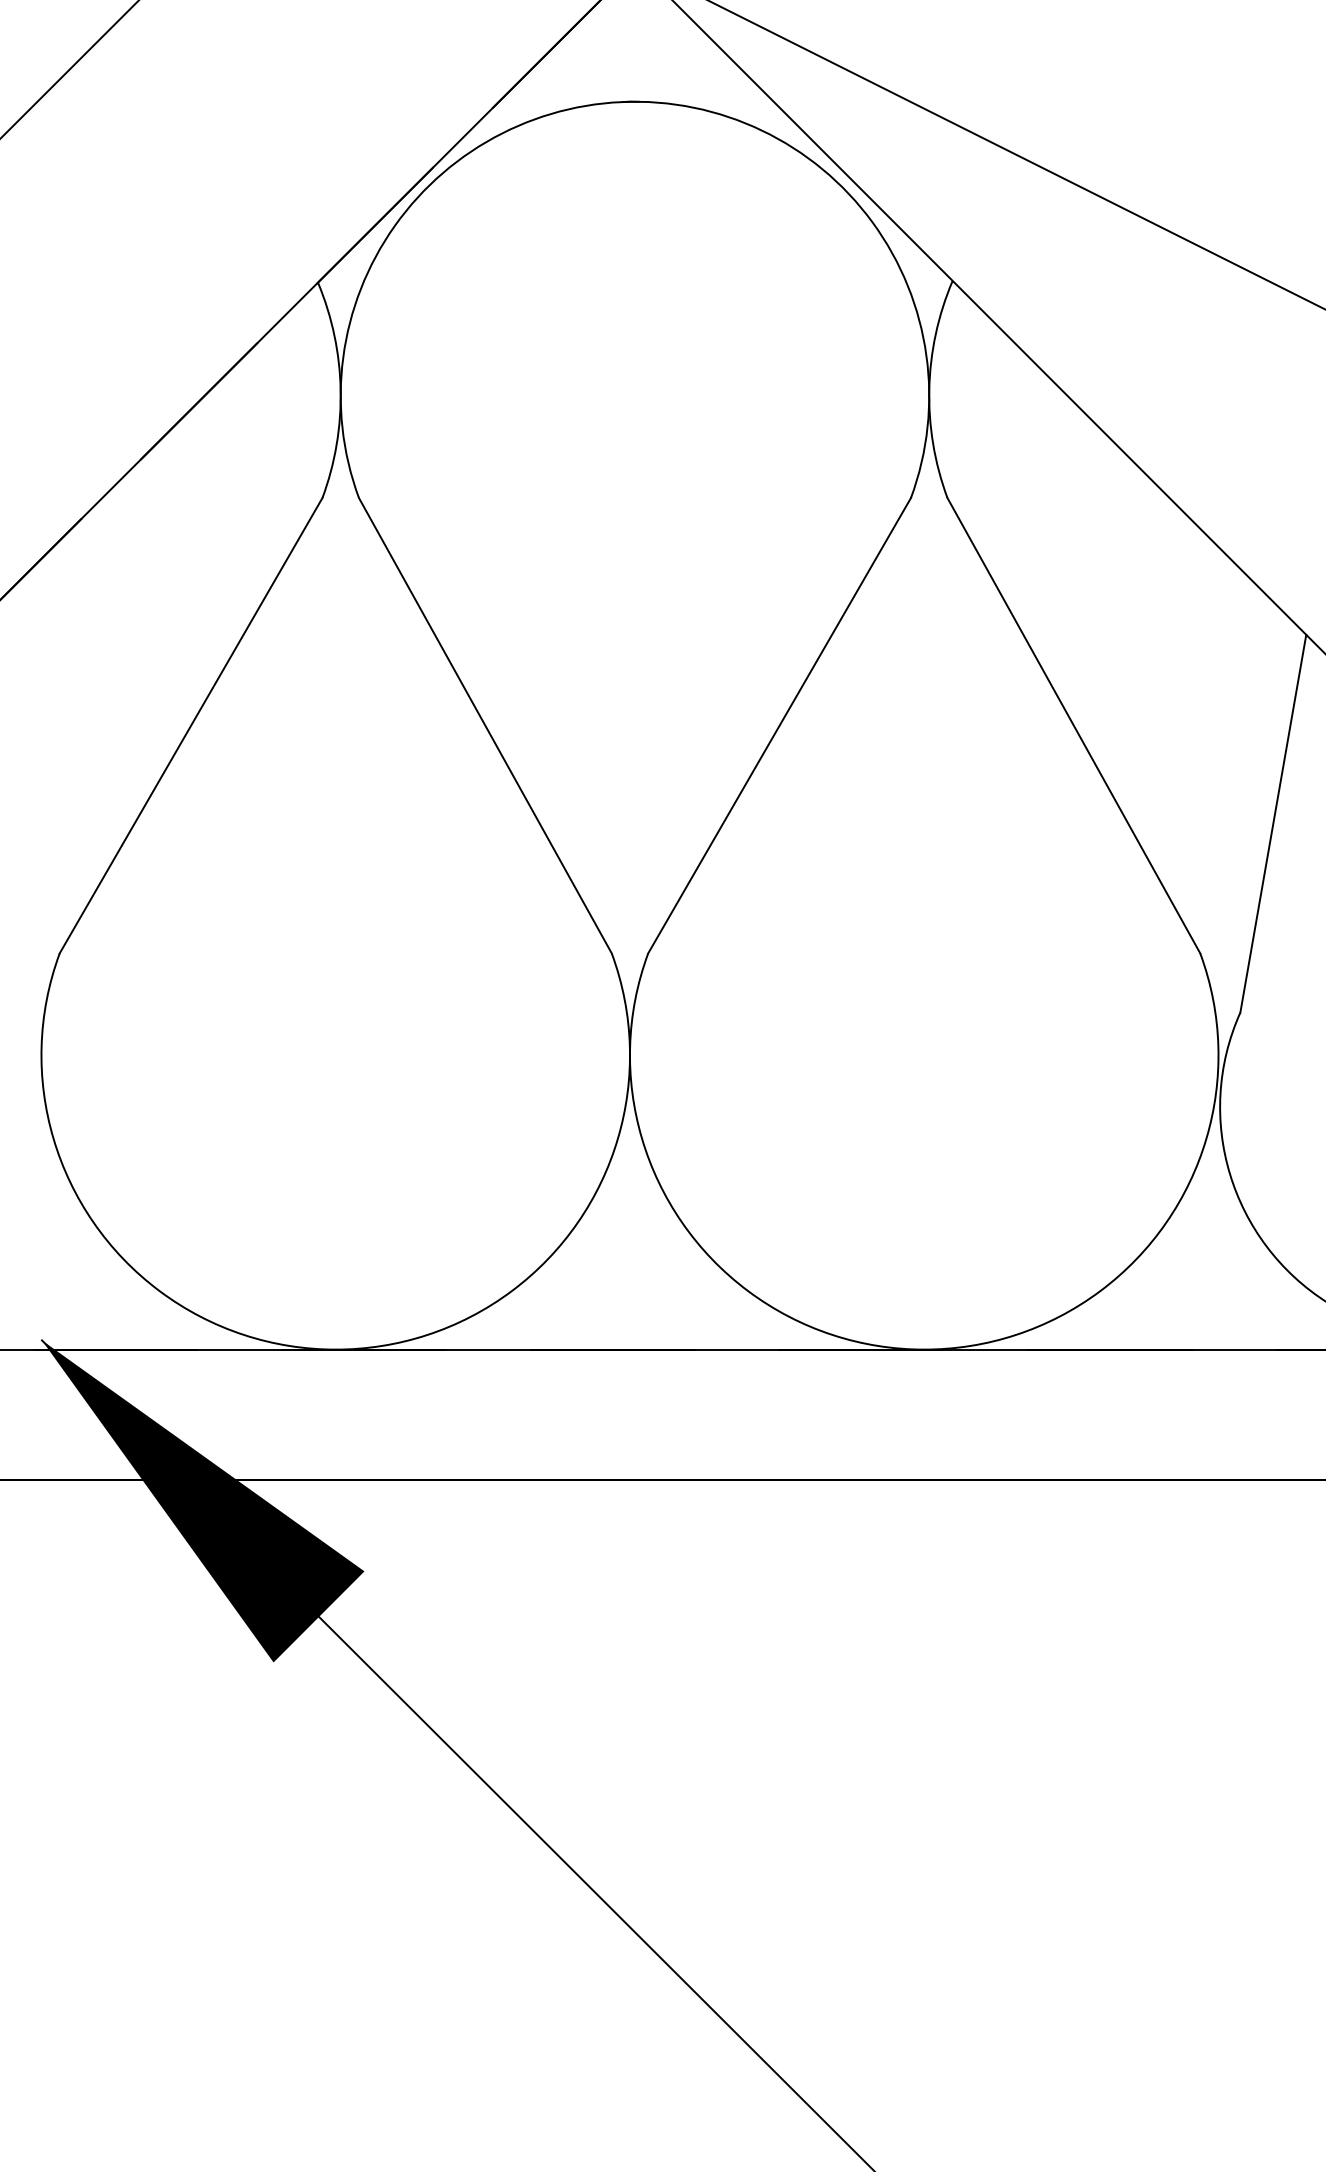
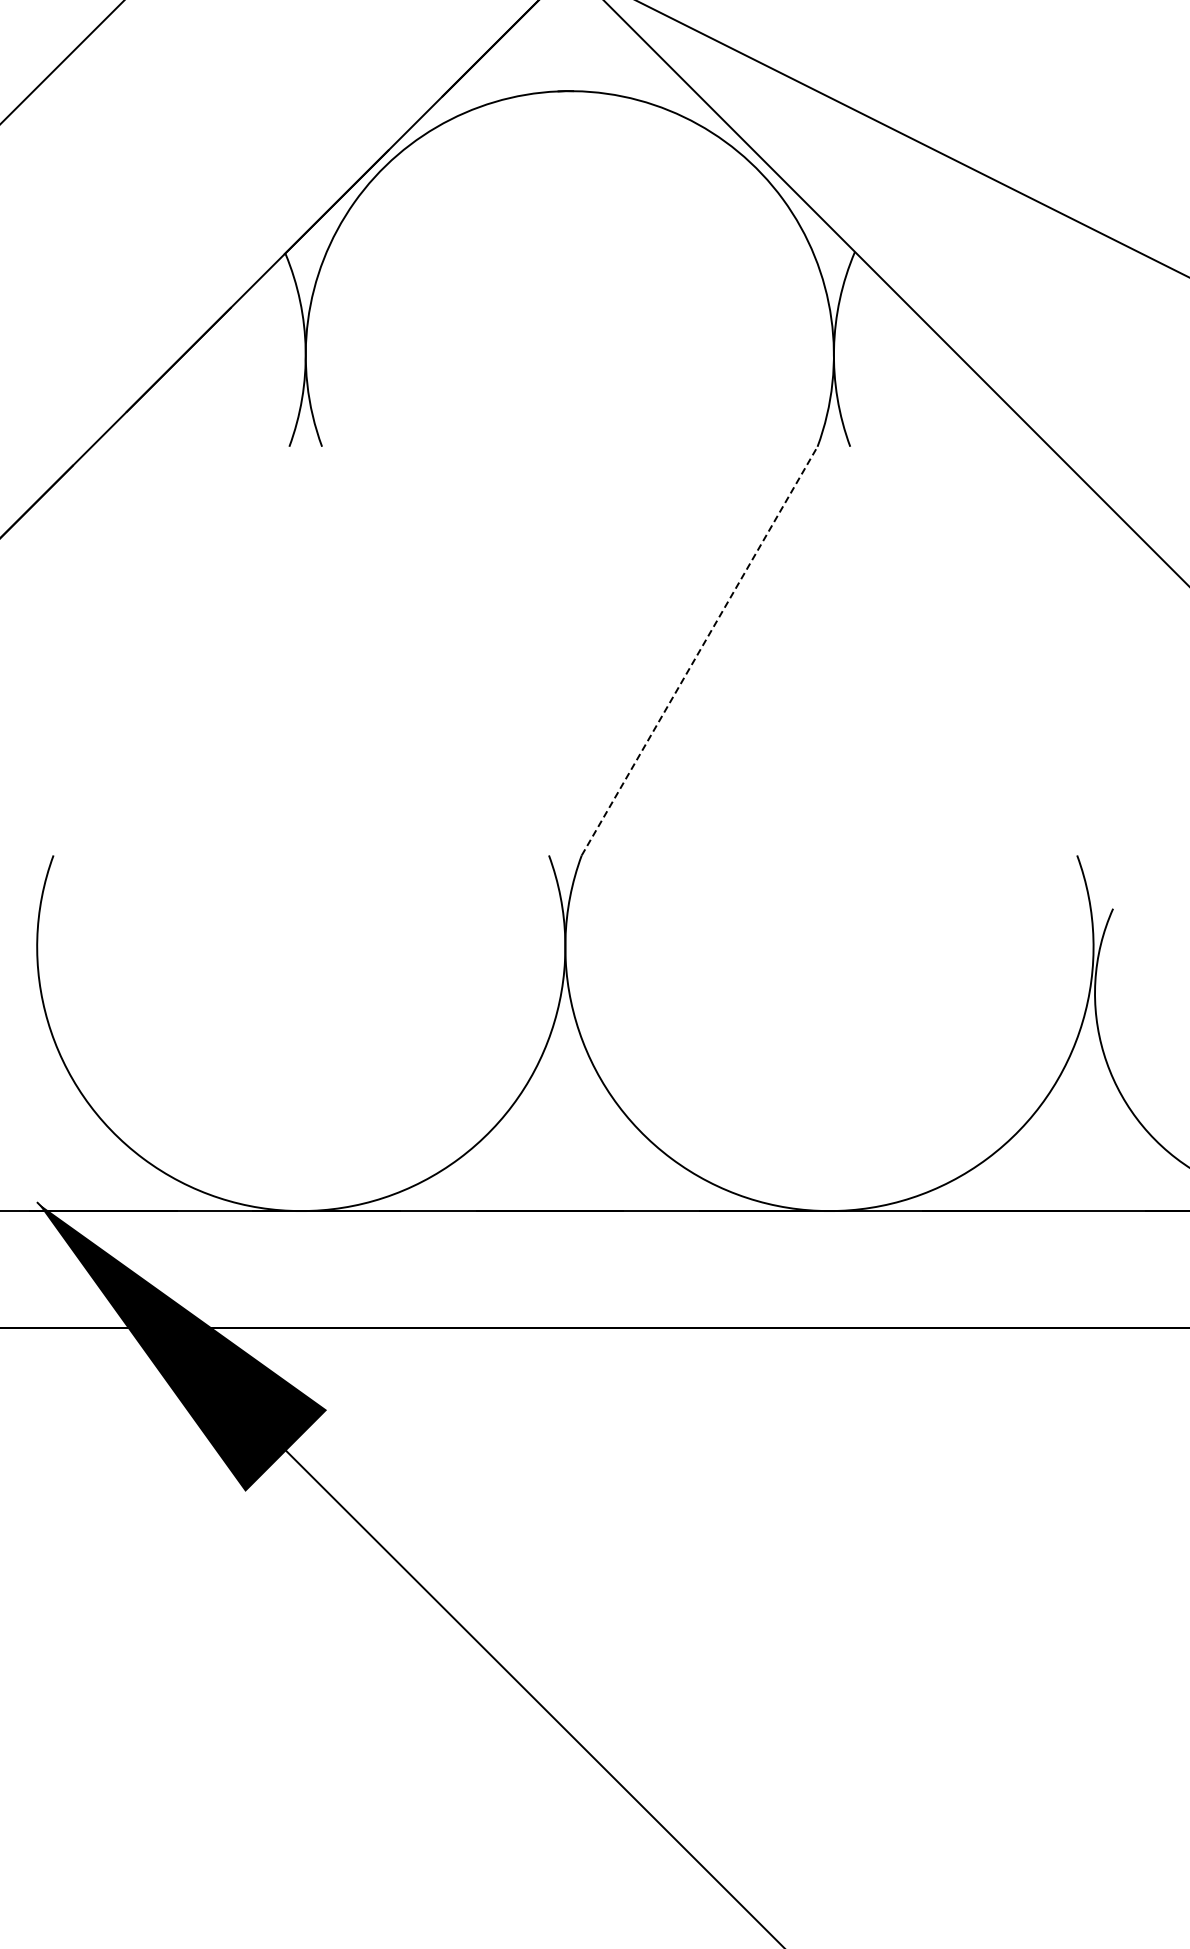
line: (191, 724) -> (171, 650), removed
line: (485, 724) -> (435, 650), removed
line: (1073, 724) -> (963, 650), removed
line: (779, 726) -> (699, 651), solid -> dashed
line: (1273, 823) -> (1142, 738), removed

